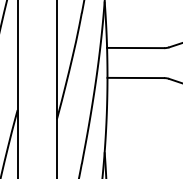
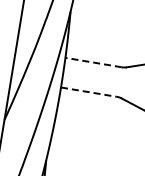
line: (135, 48) -> (93, 63), solid -> dashed
line: (136, 77) -> (89, 91), solid -> dashed

